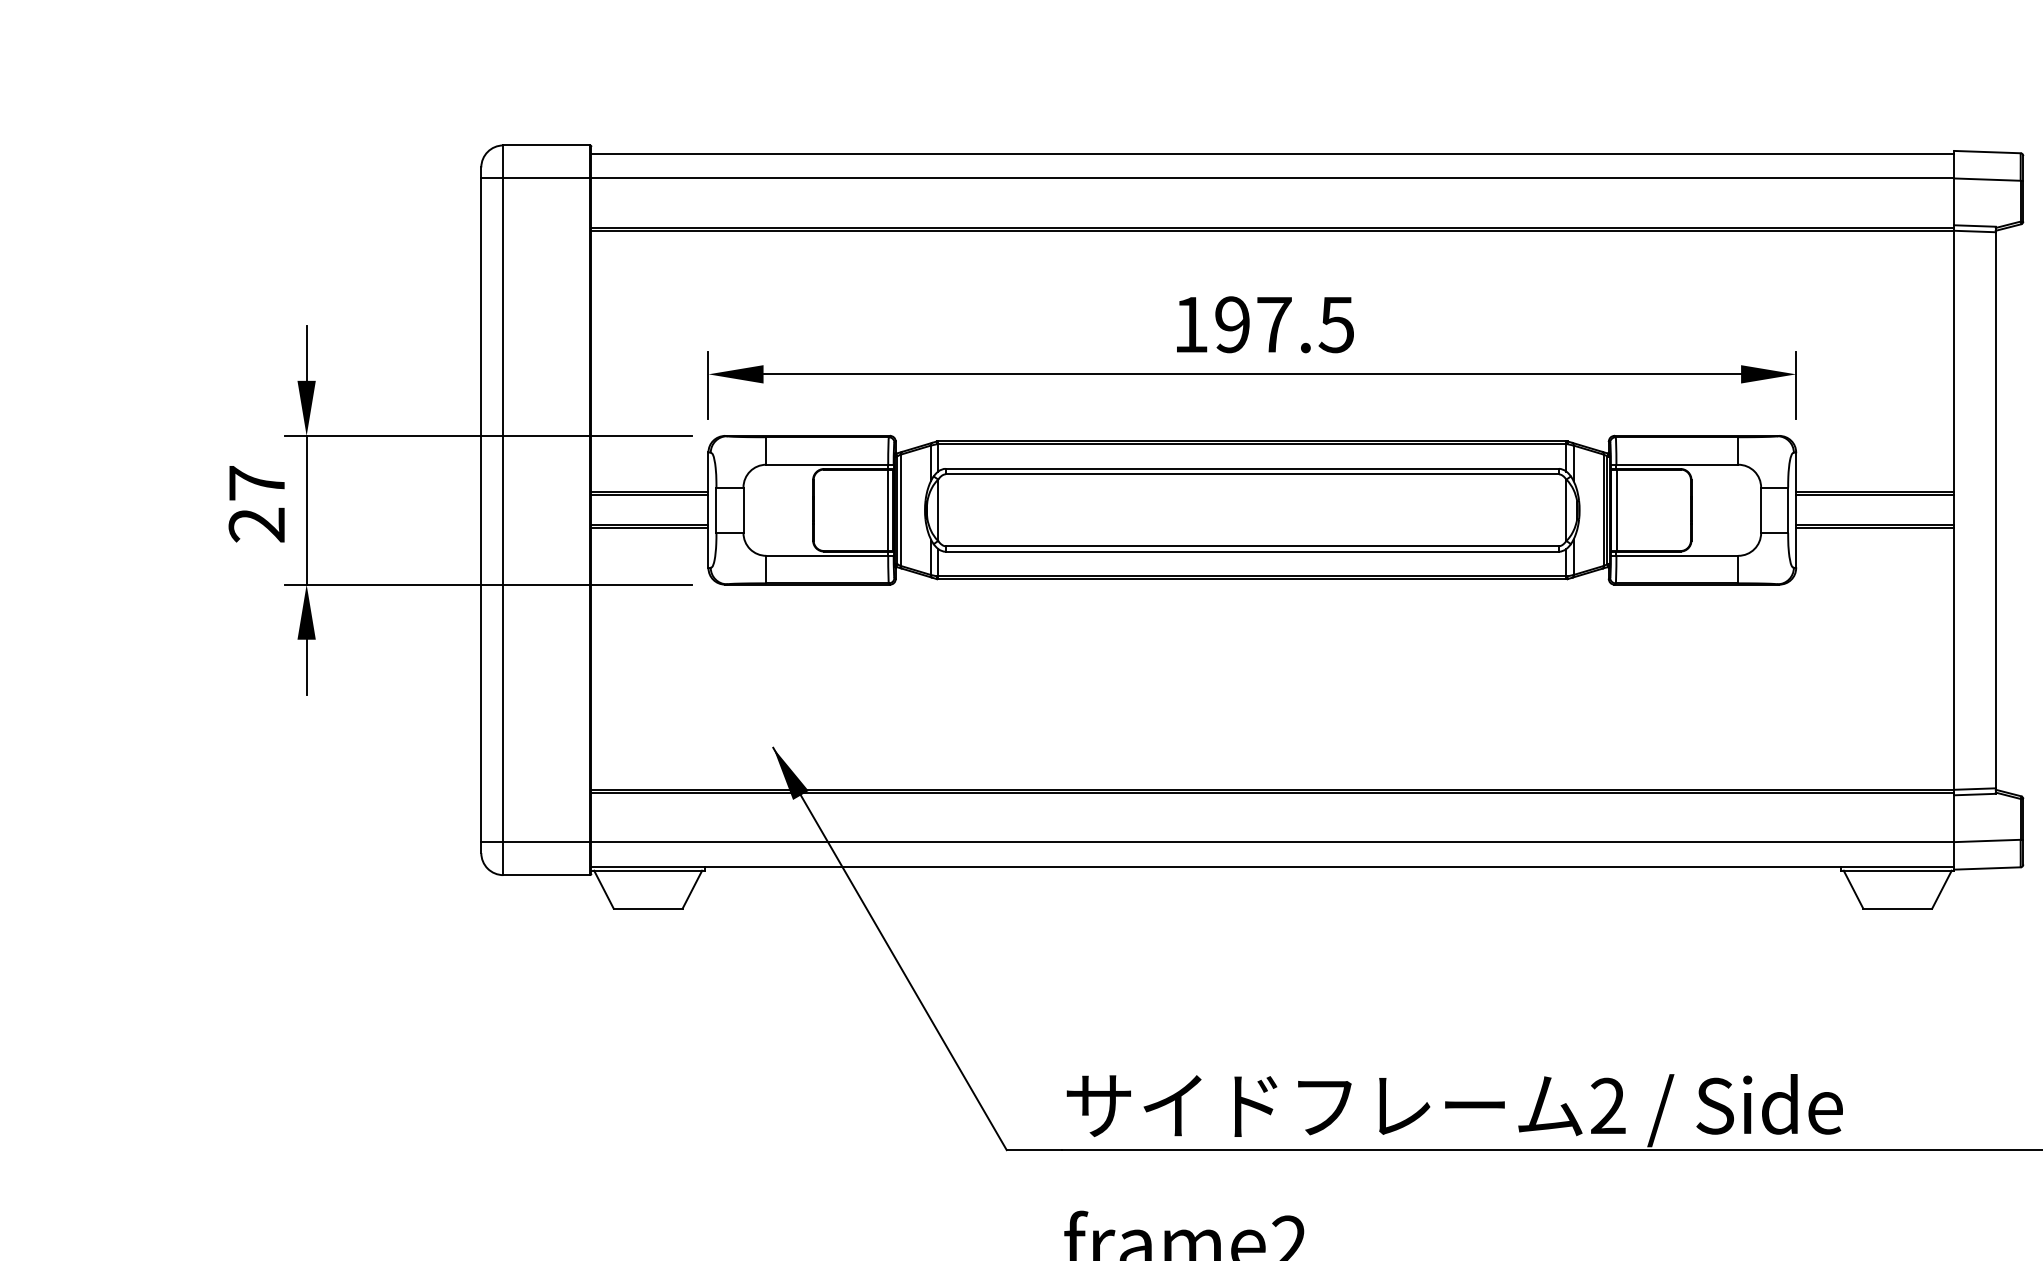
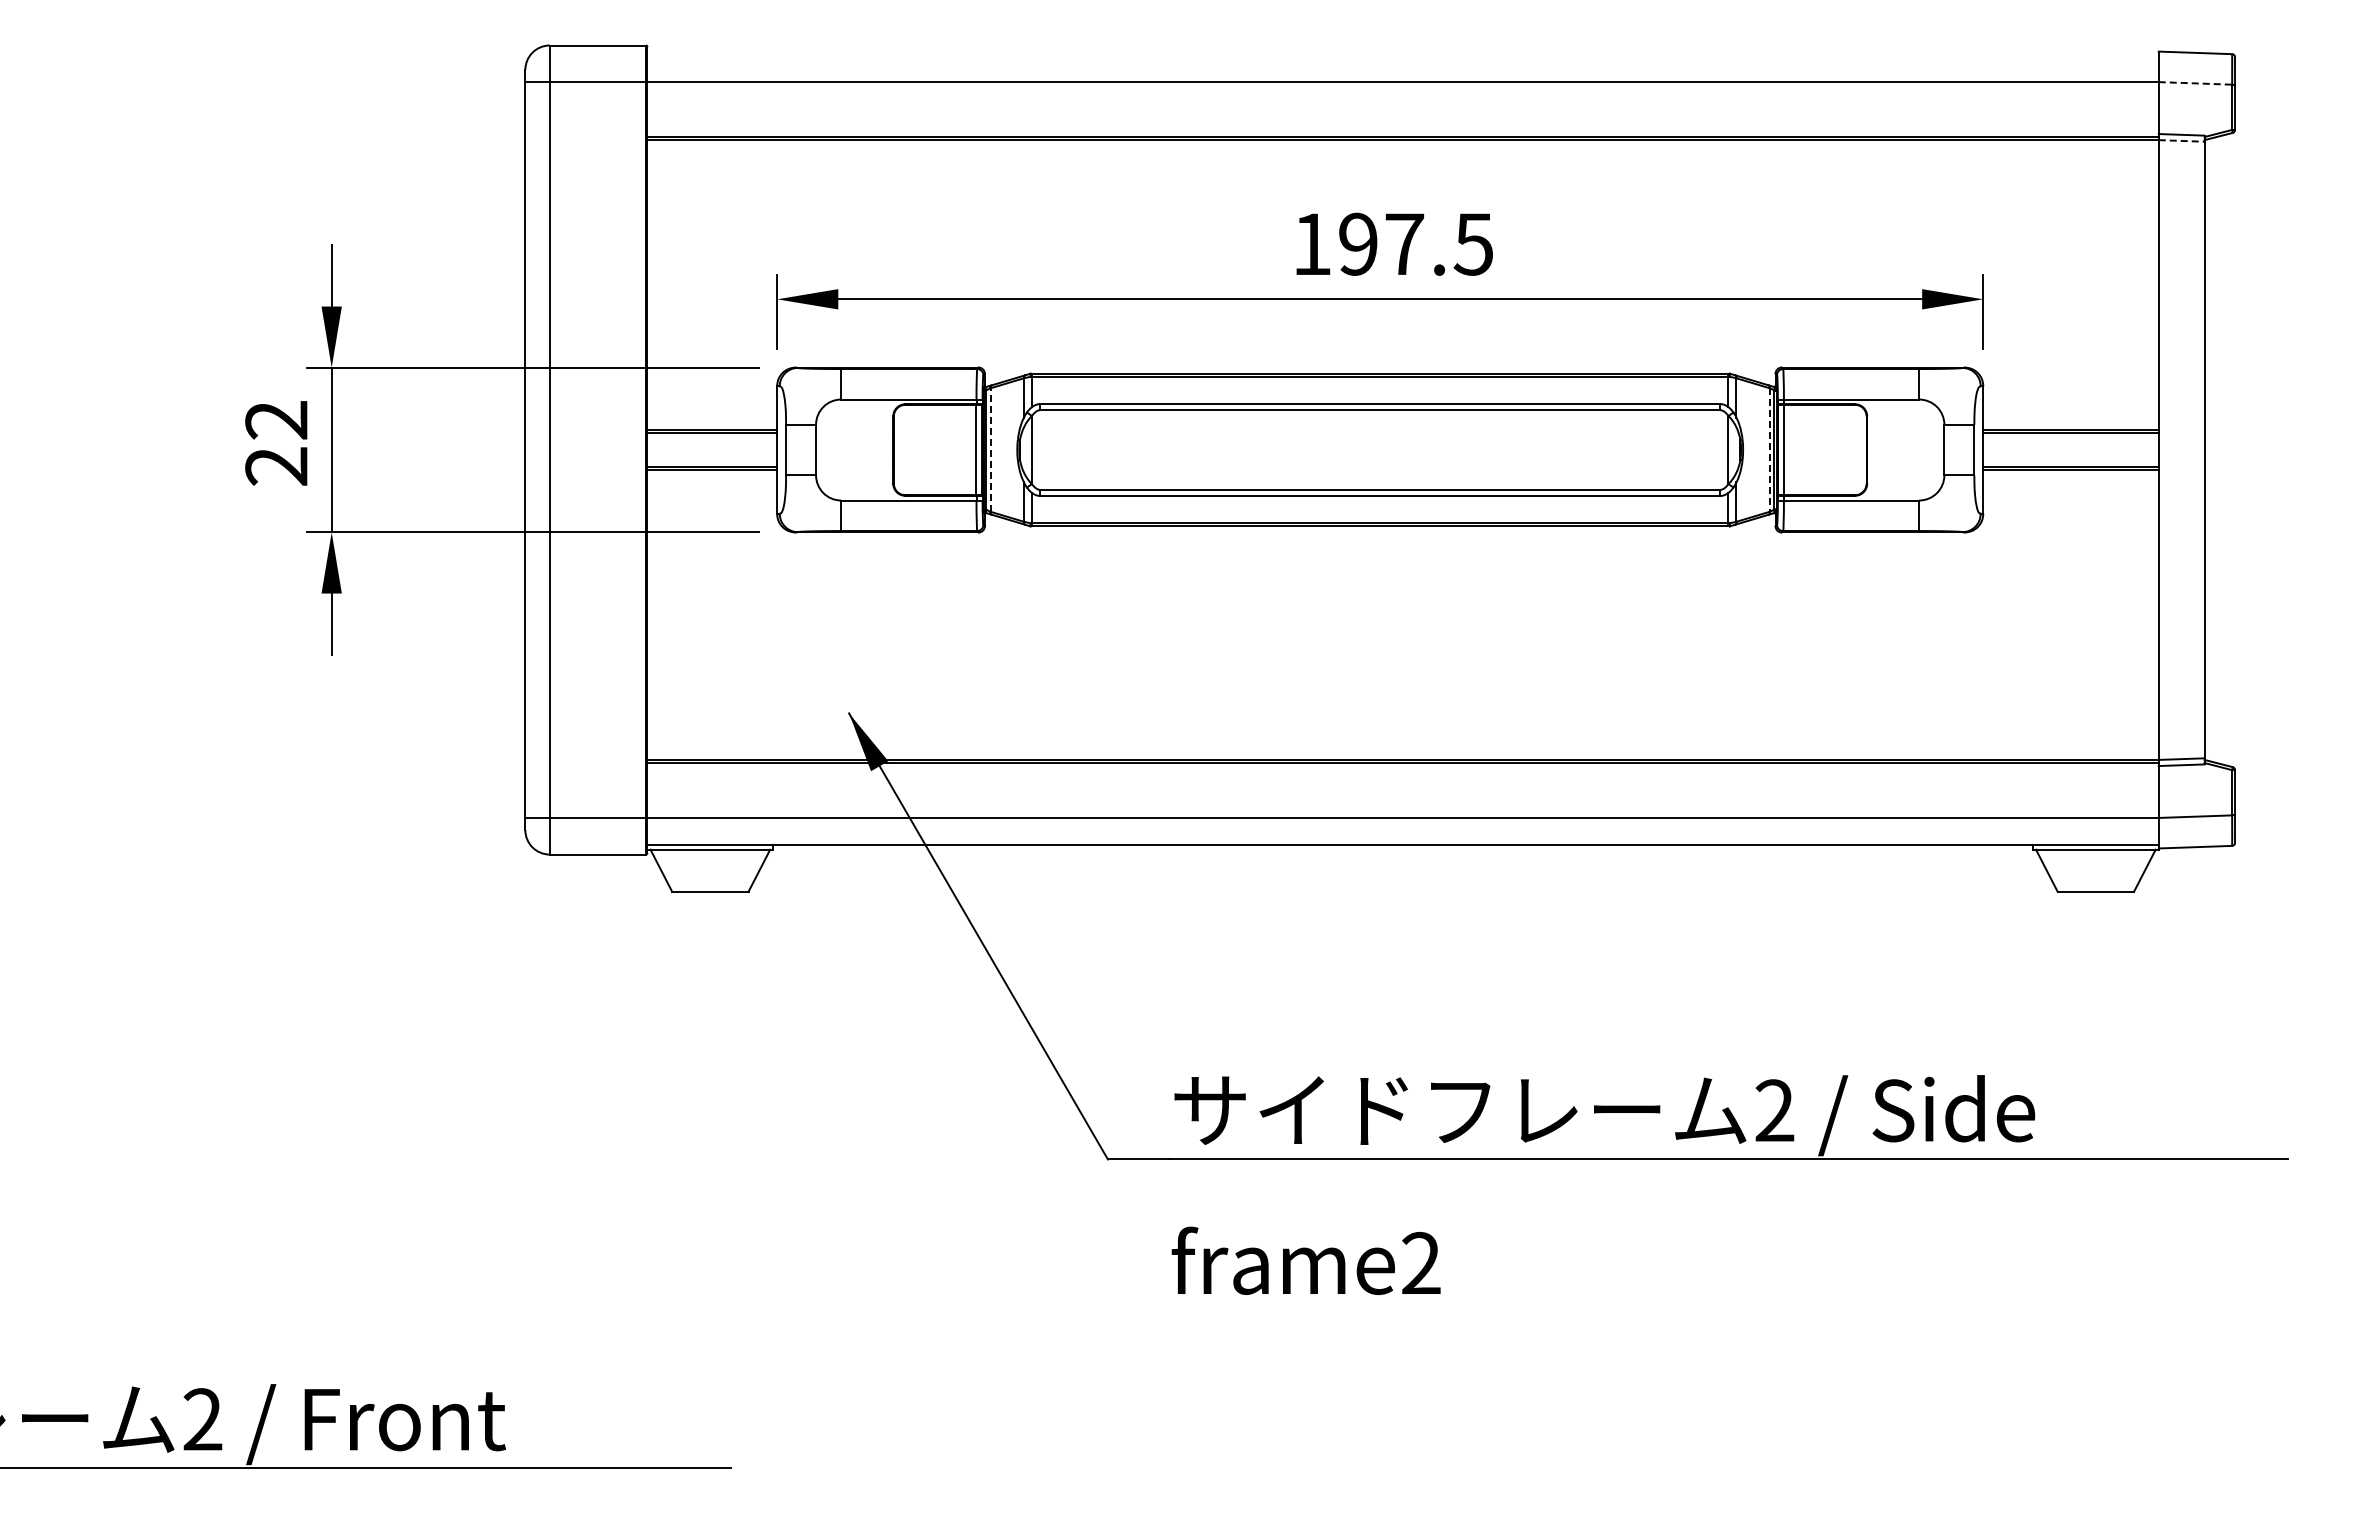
line: (1272, 153) -> (1402, 54), removed
line: (1987, 179) -> (2195, 83), solid -> dashed
line: (1974, 231) -> (2181, 140), solid -> dashed
text: (256, 482) -> (276, 419), 27 -> 22
line: (900, 510) -> (990, 450), solid -> dashed
line: (1603, 510) -> (1769, 450), solid -> dashed

